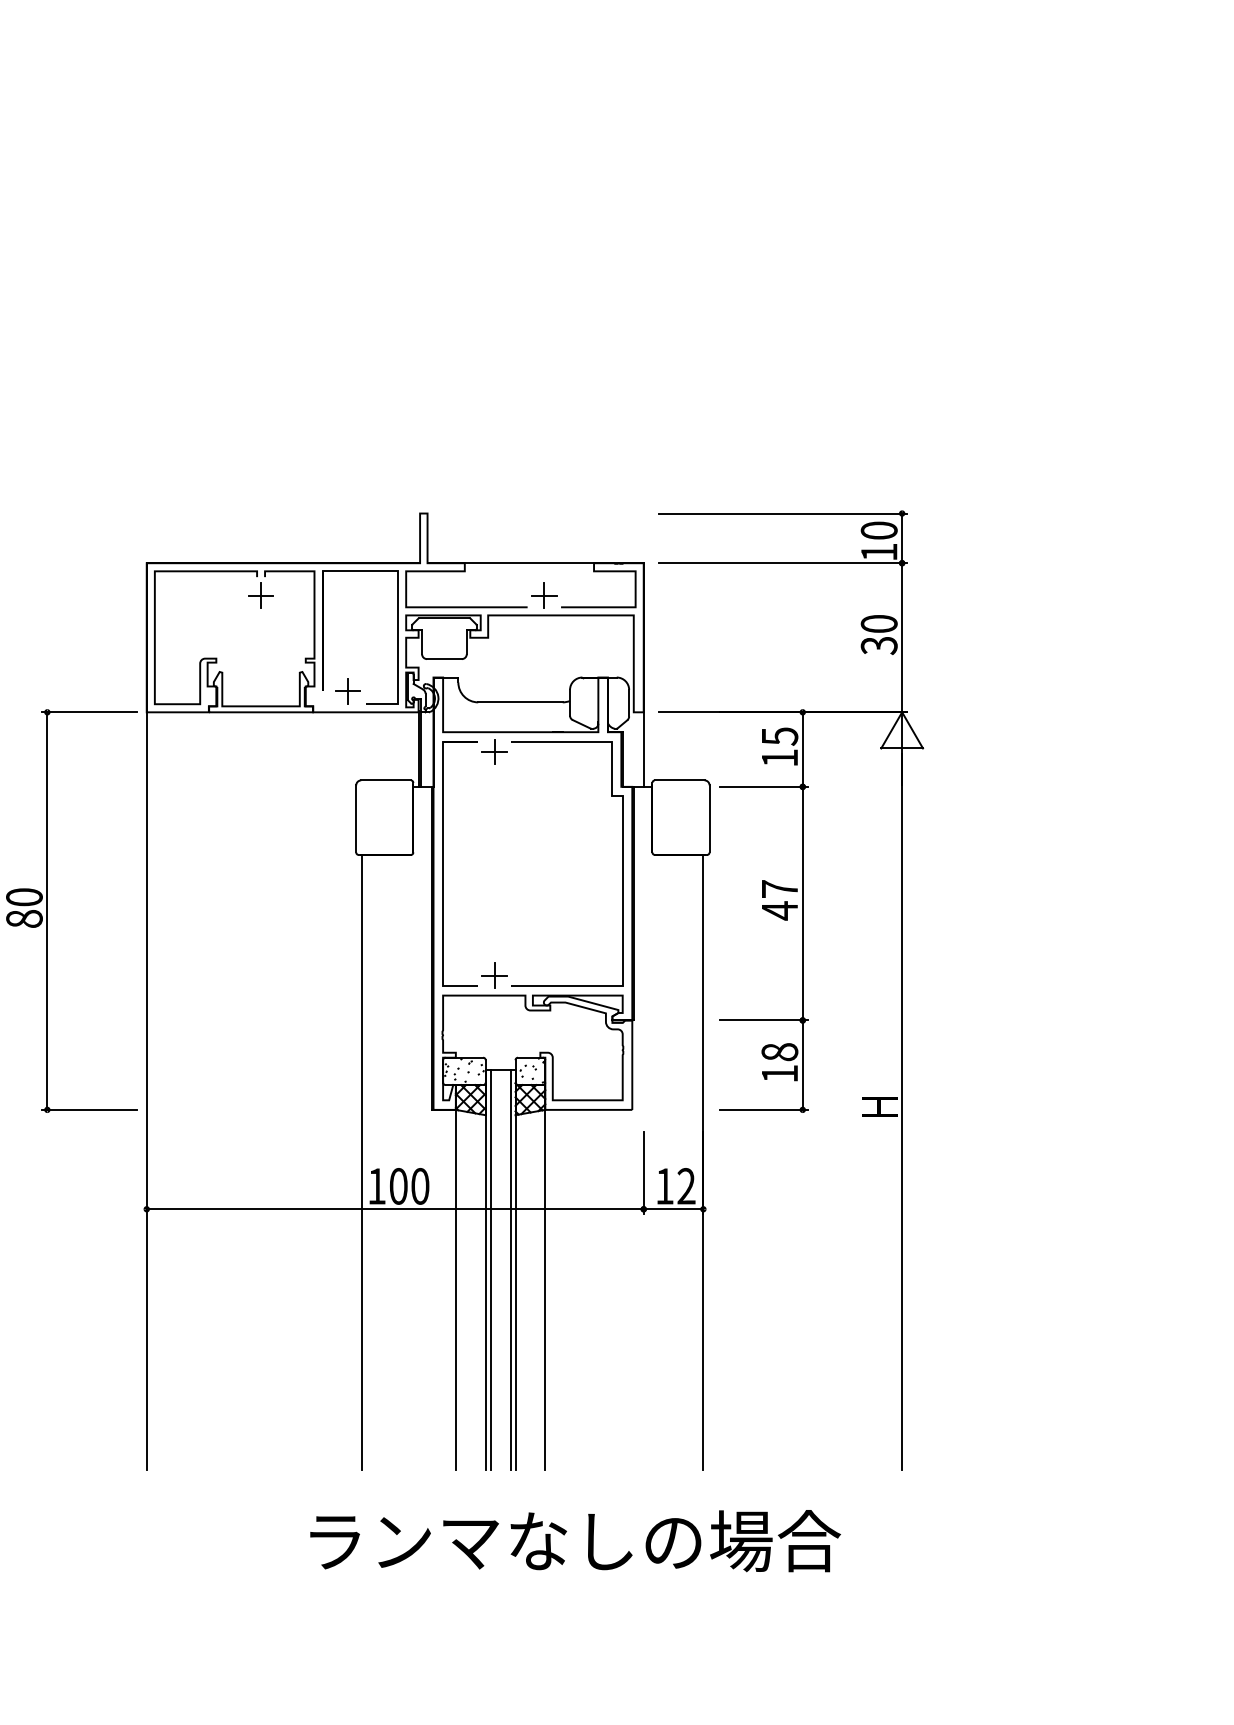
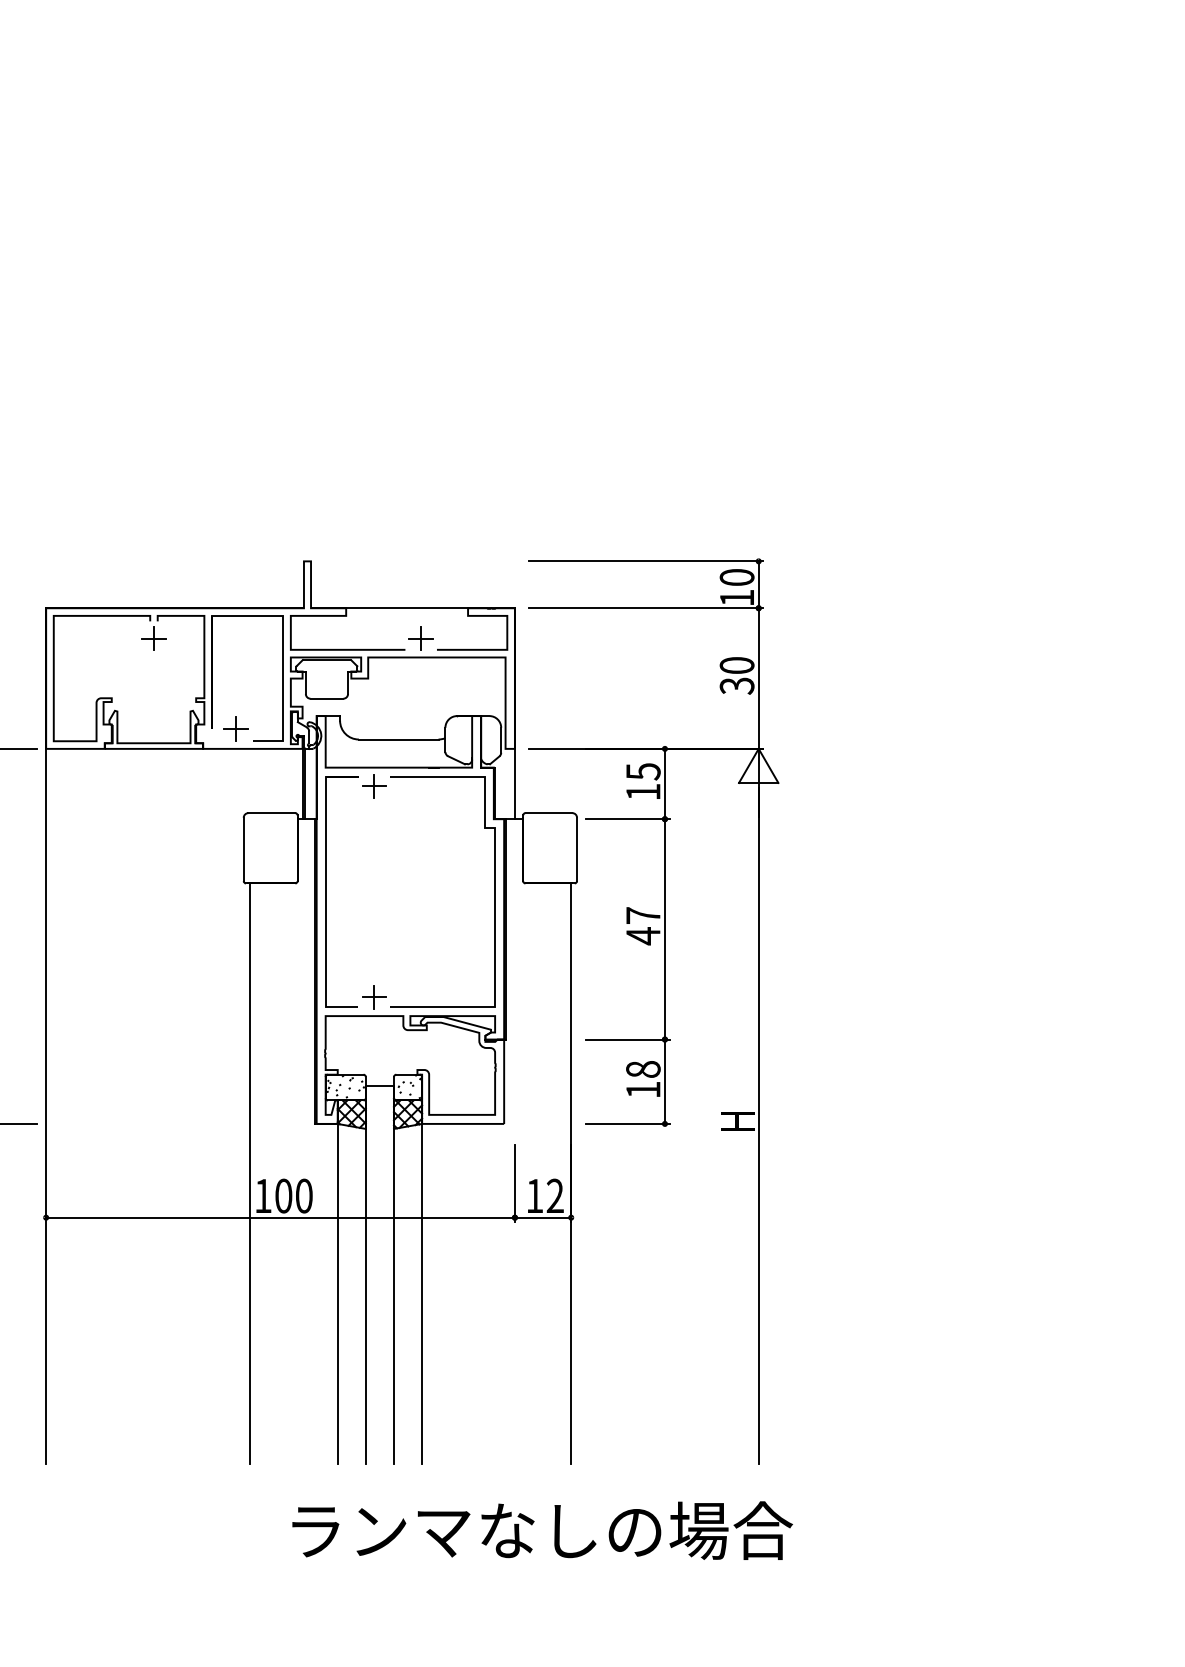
line: (490, 1269) -> (370, 1274), removed
line: (510, 1269) -> (389, 1274), removed
text: (575, 1540) -> (542, 1530), moved

